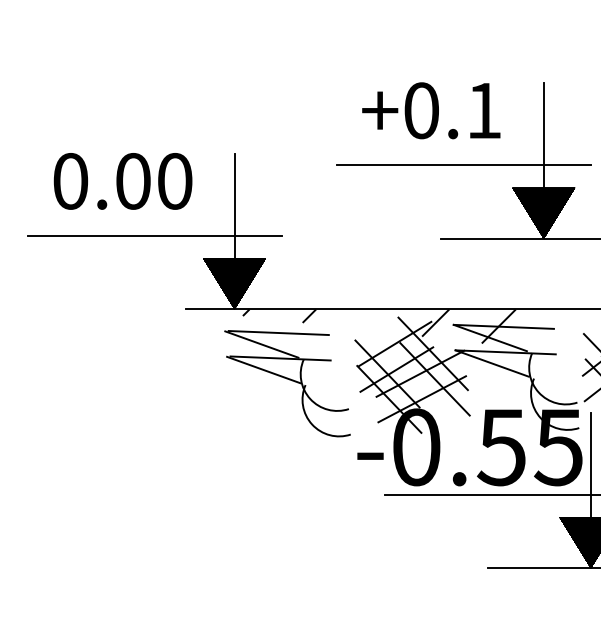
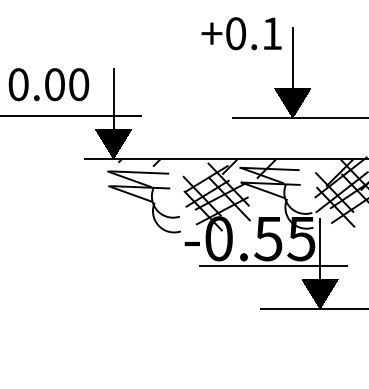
text: (431, 110) -> (241, 33), moved
line: (463, 165) -> (246, 75), removed

